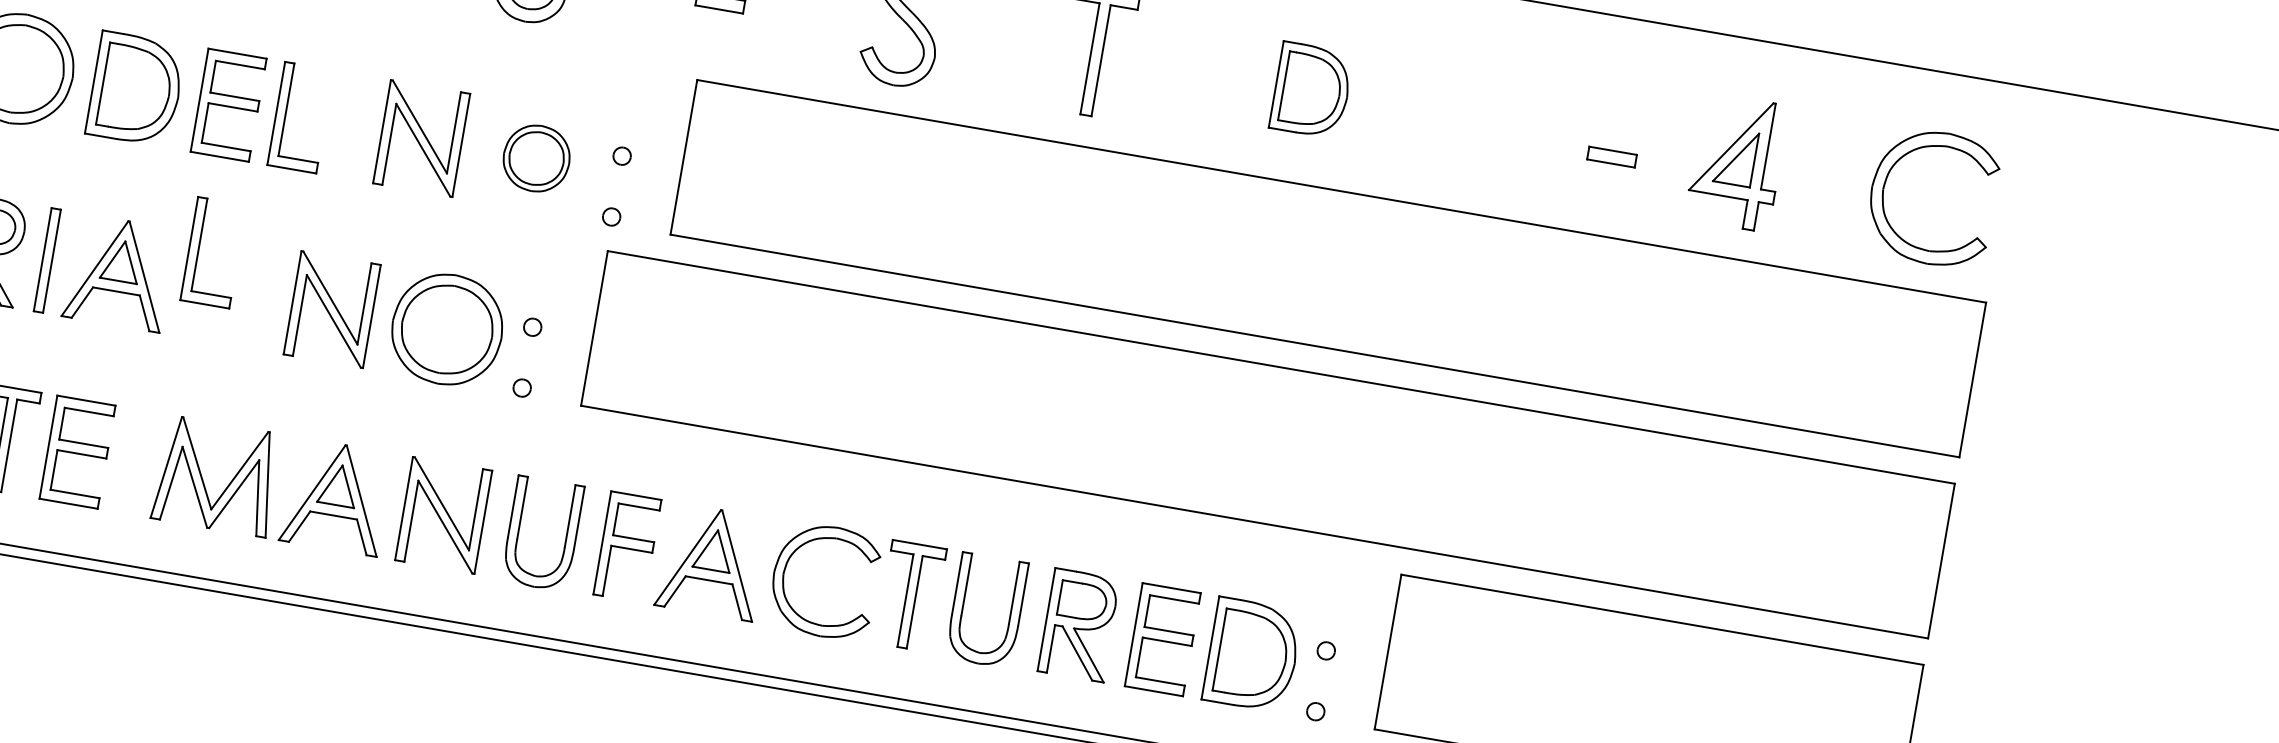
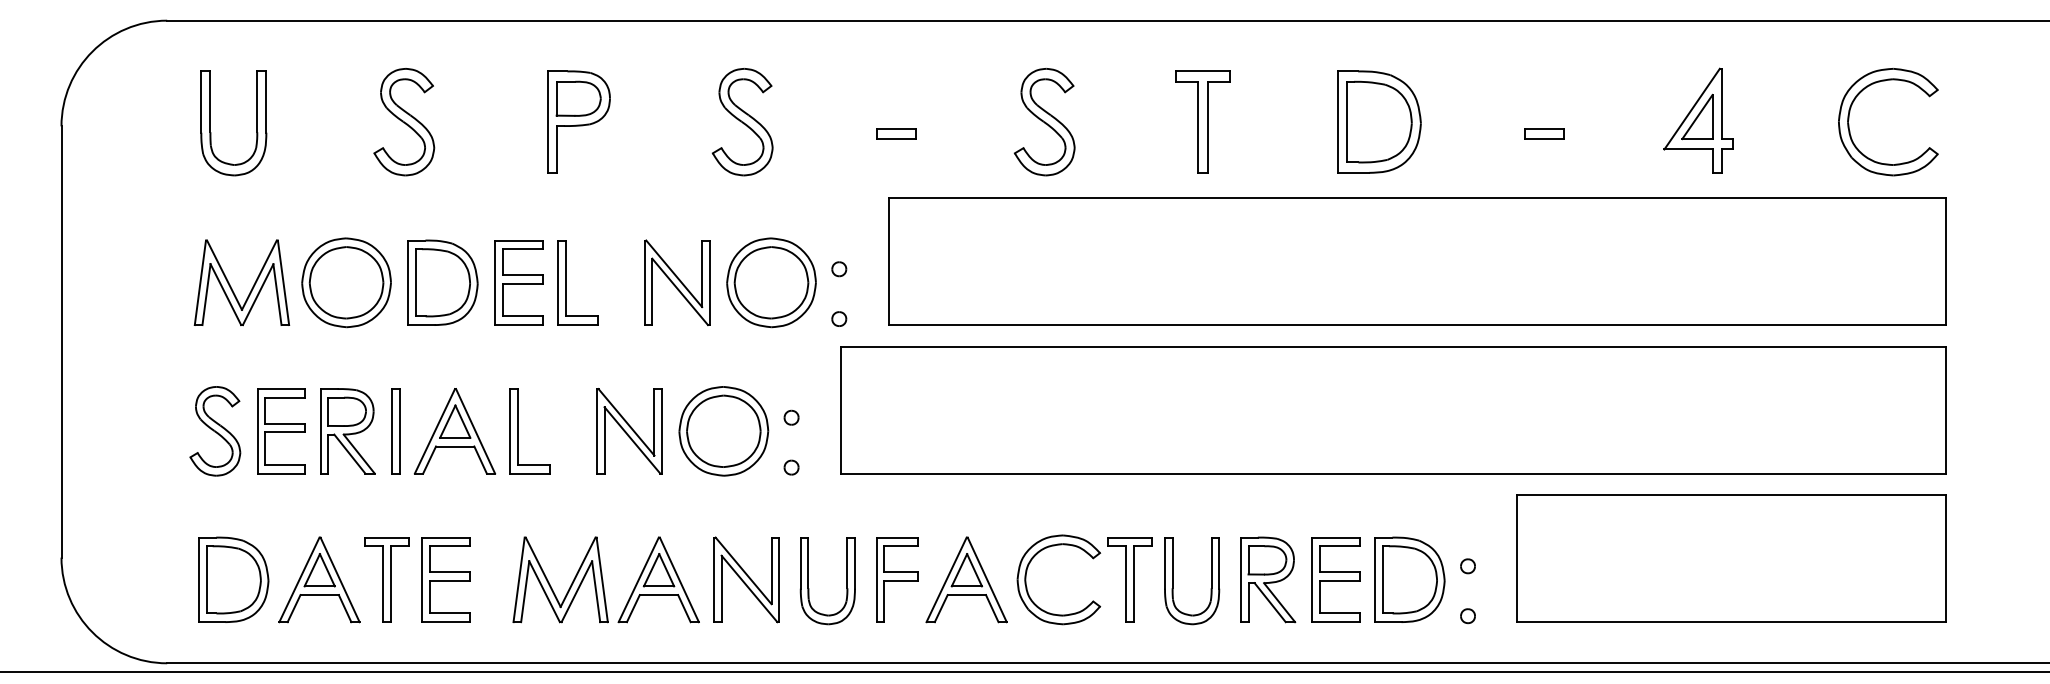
part: (1312, 89) -> (1379, 121), size x1.43
part: (1611, 156) -> (1544, 133), moved
part: (536, 158) -> (771, 282), size x1.67
part: (1736, 161) -> (1698, 120), moved
part: (199, 250) -> (518, 431), moved

